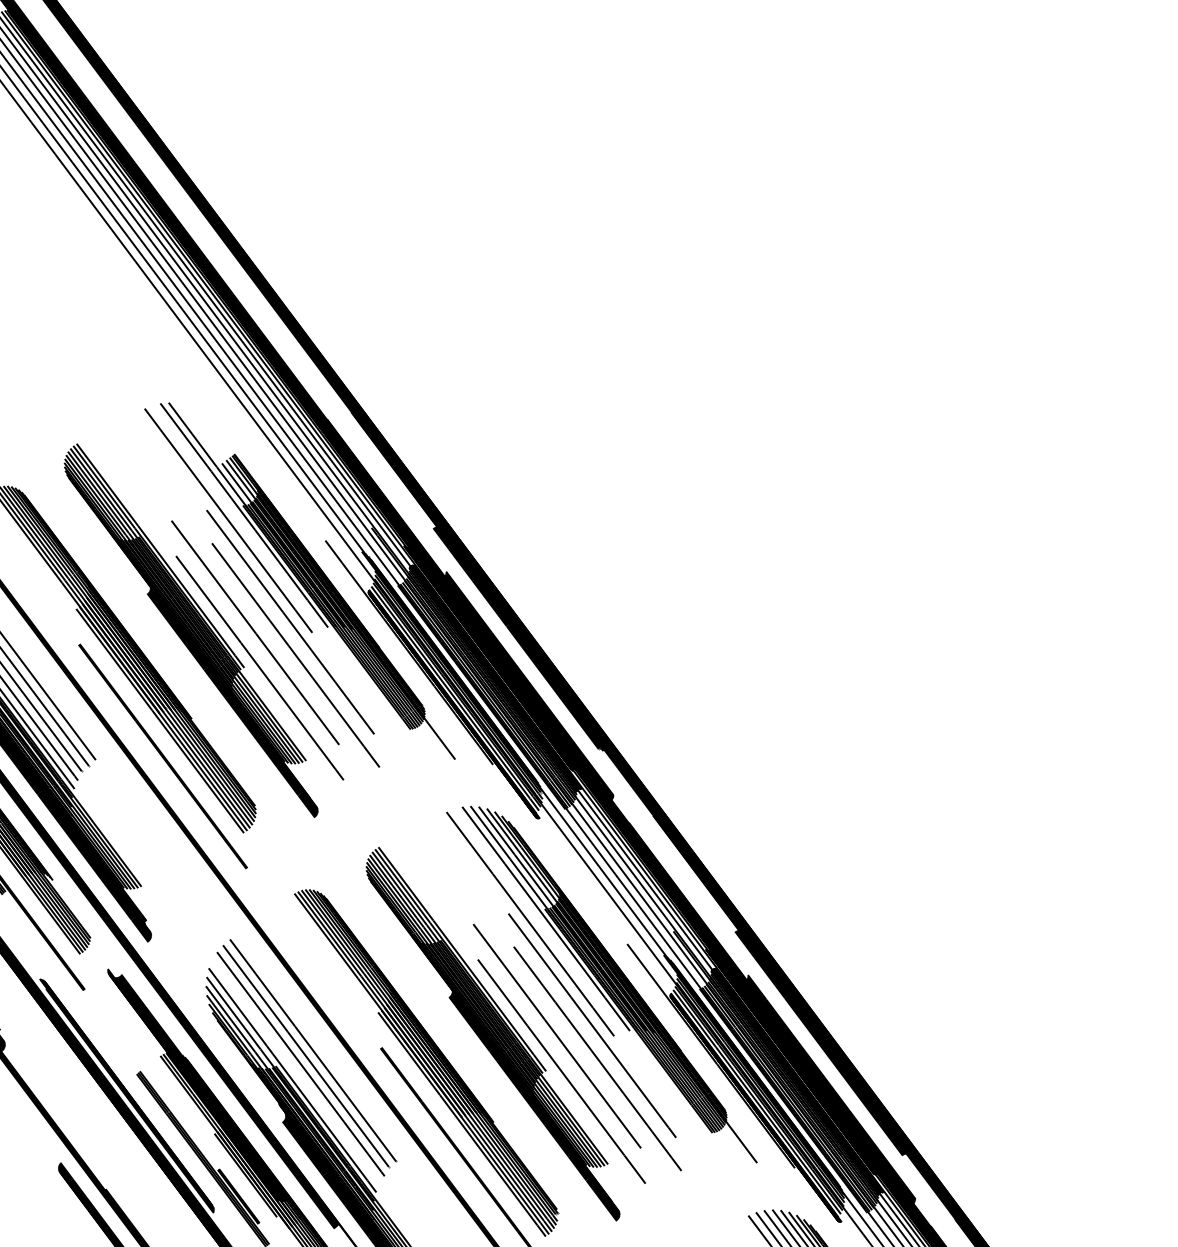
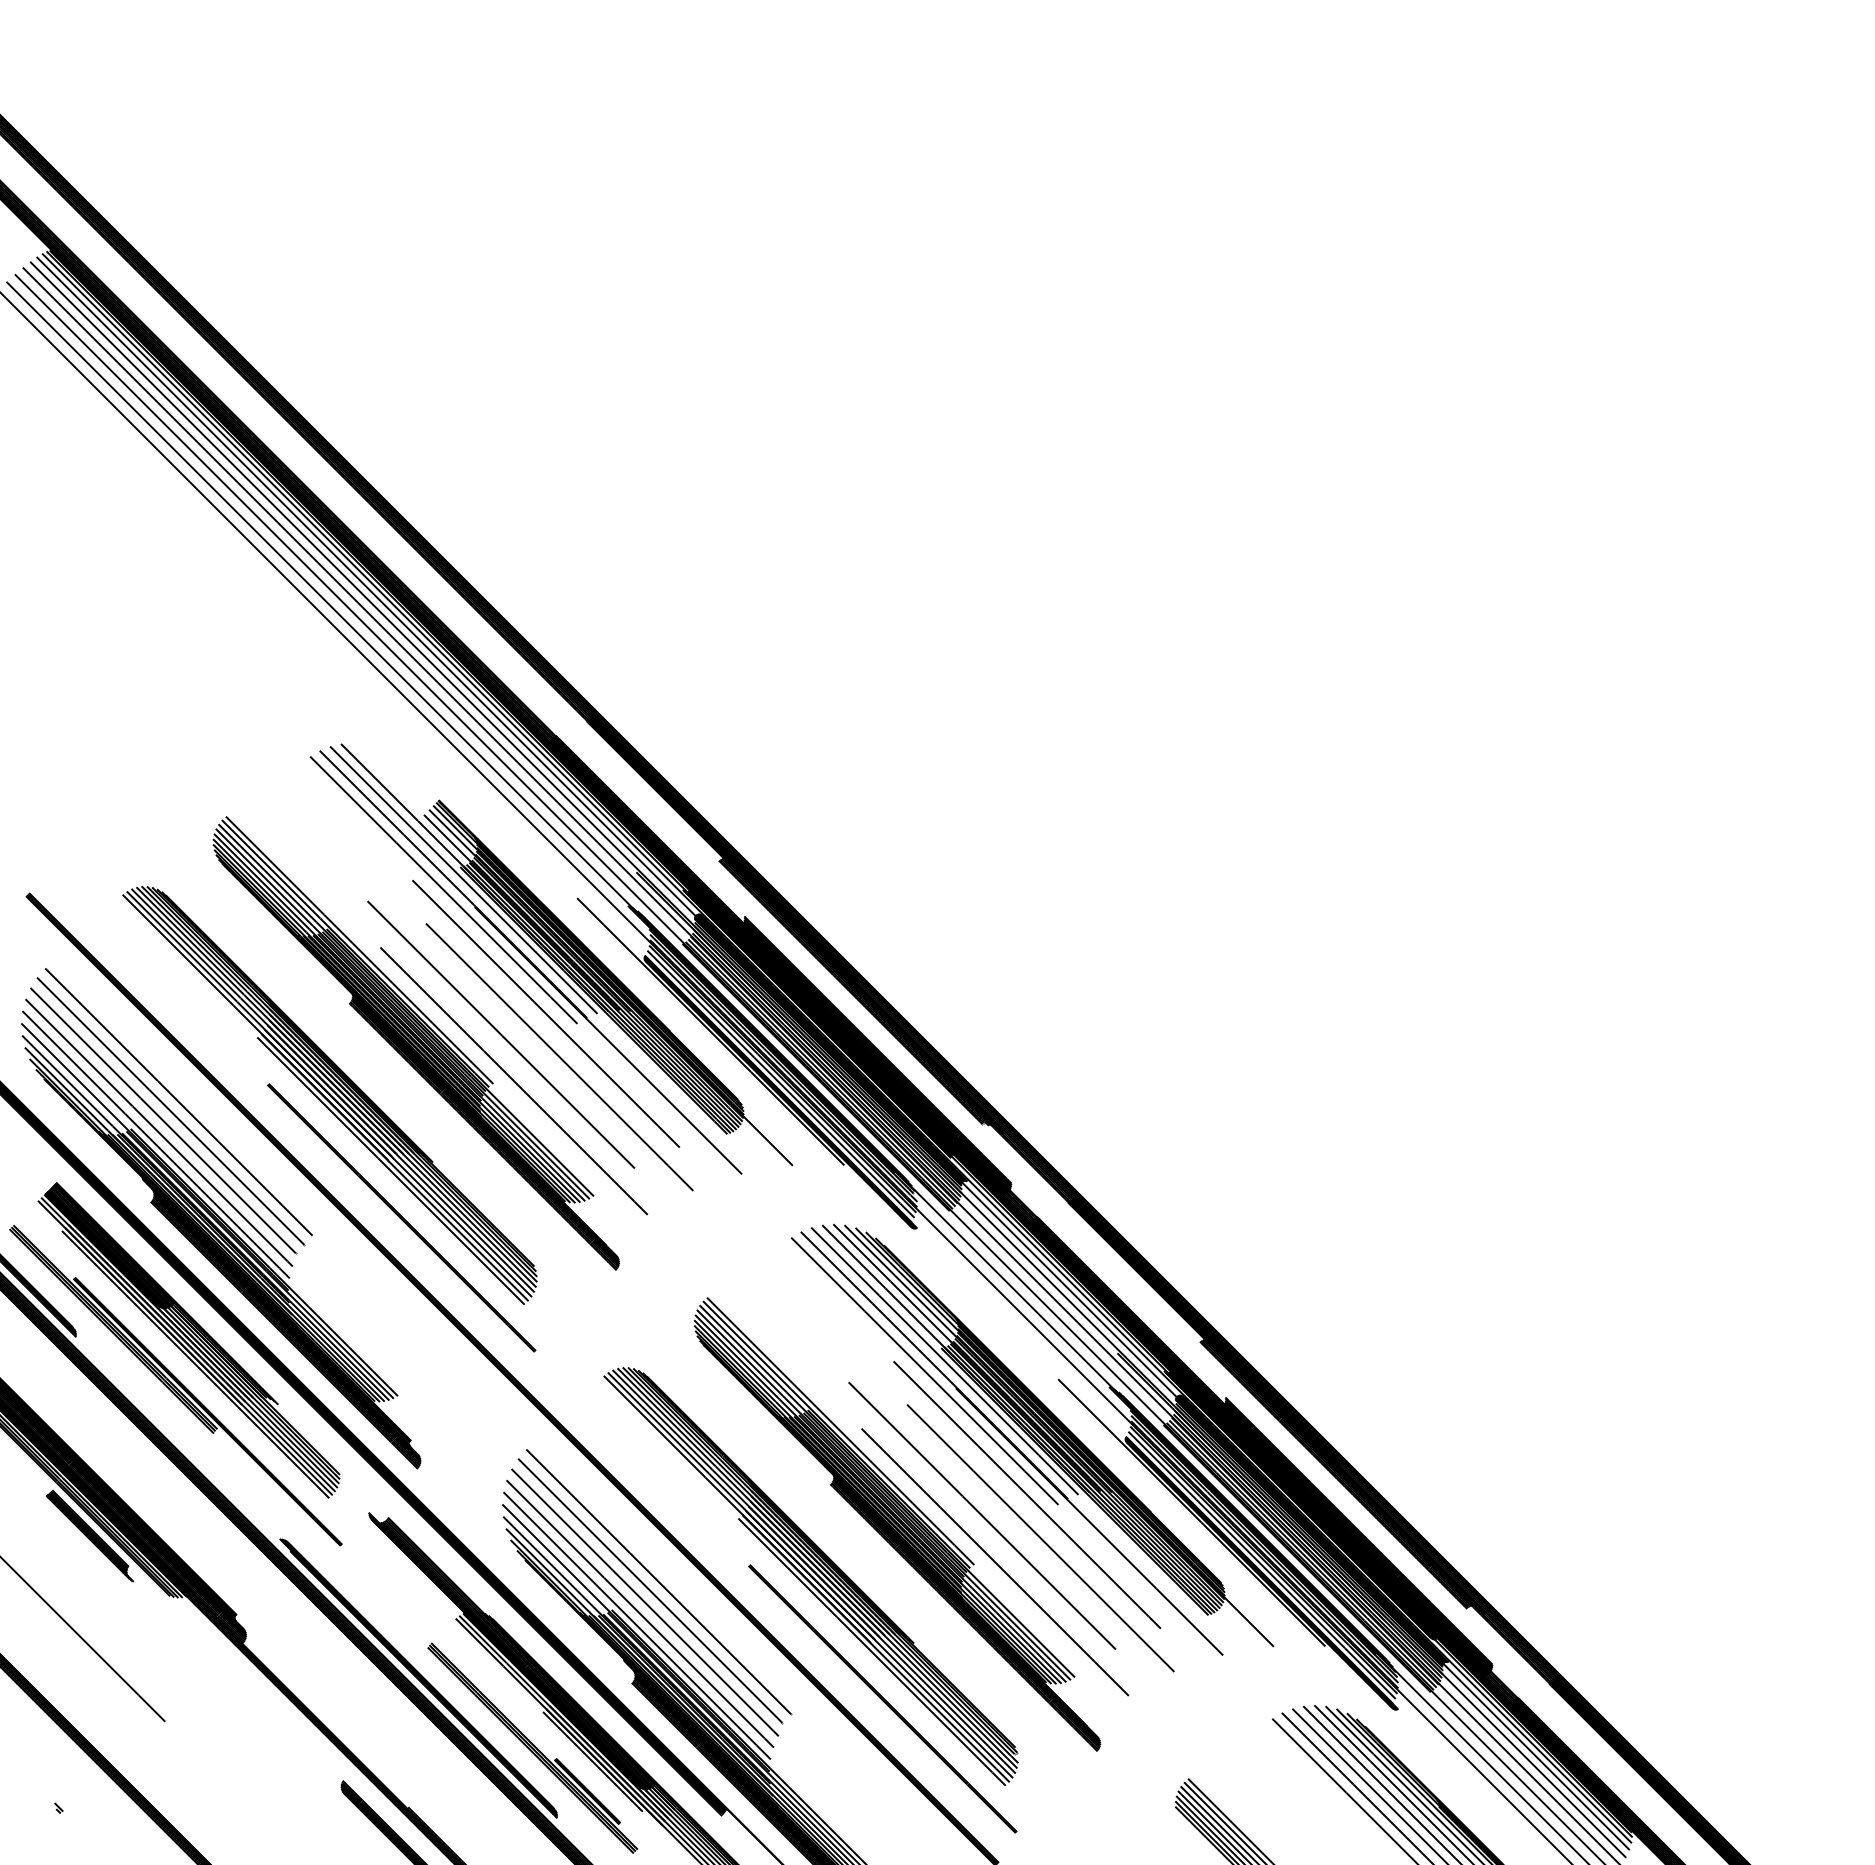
line: (284, 582) -> (530, 962), added
line: (586, 986) -> (1011, 1443), added
line: (296, 1071) -> (640, 1613), added

